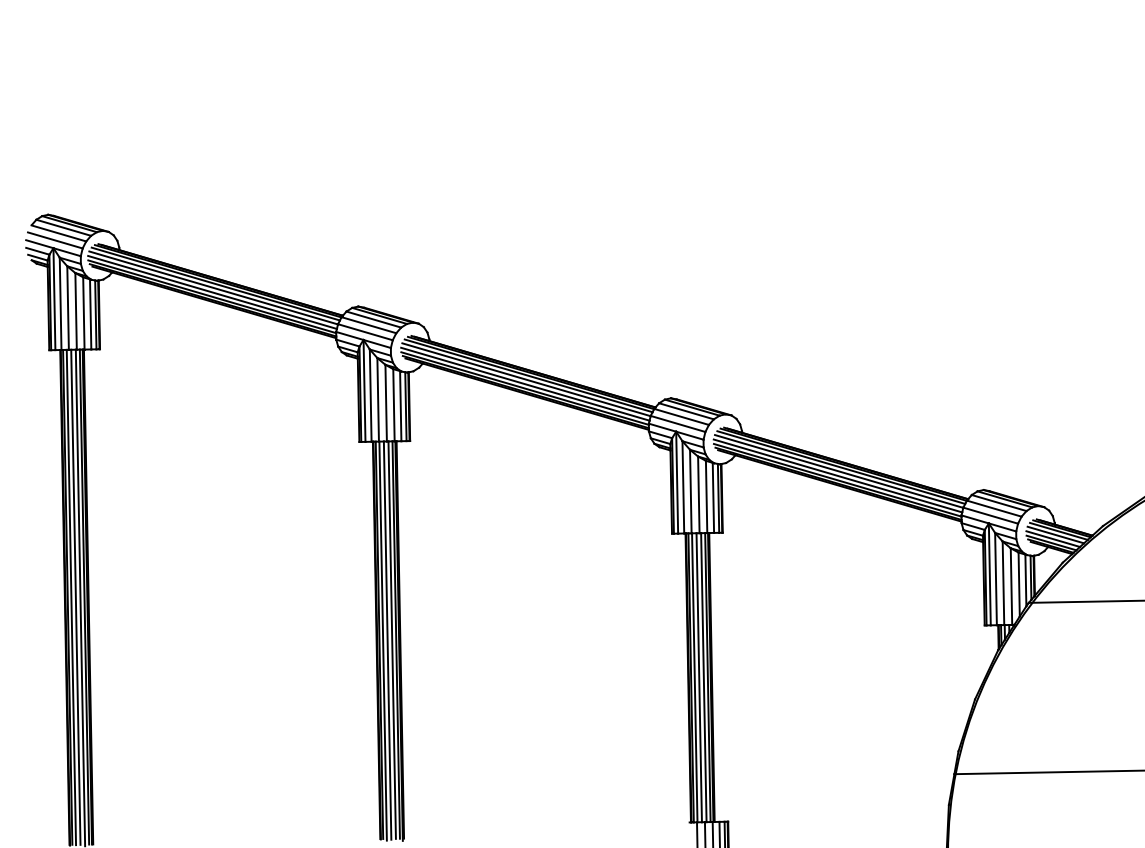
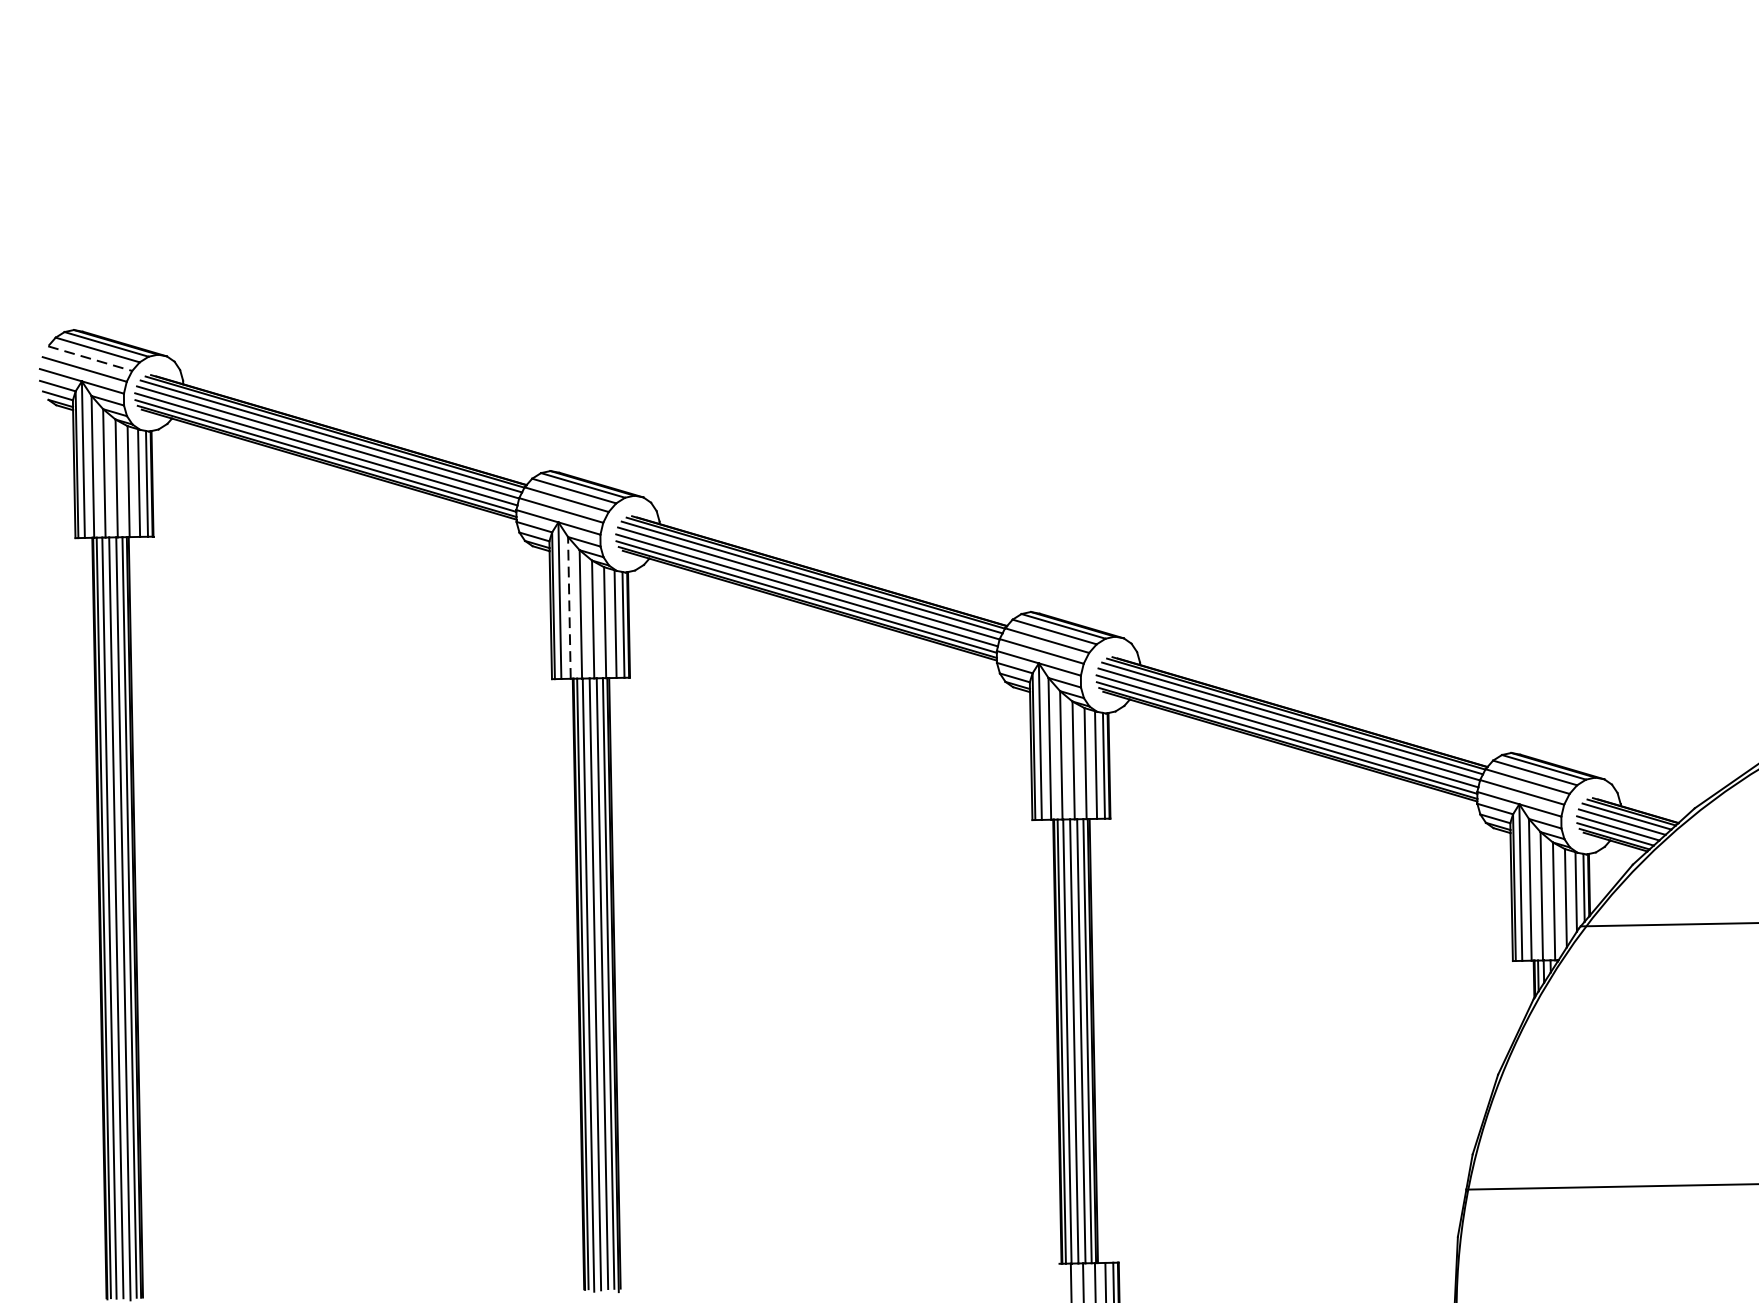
line: (58, 233) -> (89, 358), solid -> dashed
line: (370, 395) -> (569, 607), solid -> dashed

